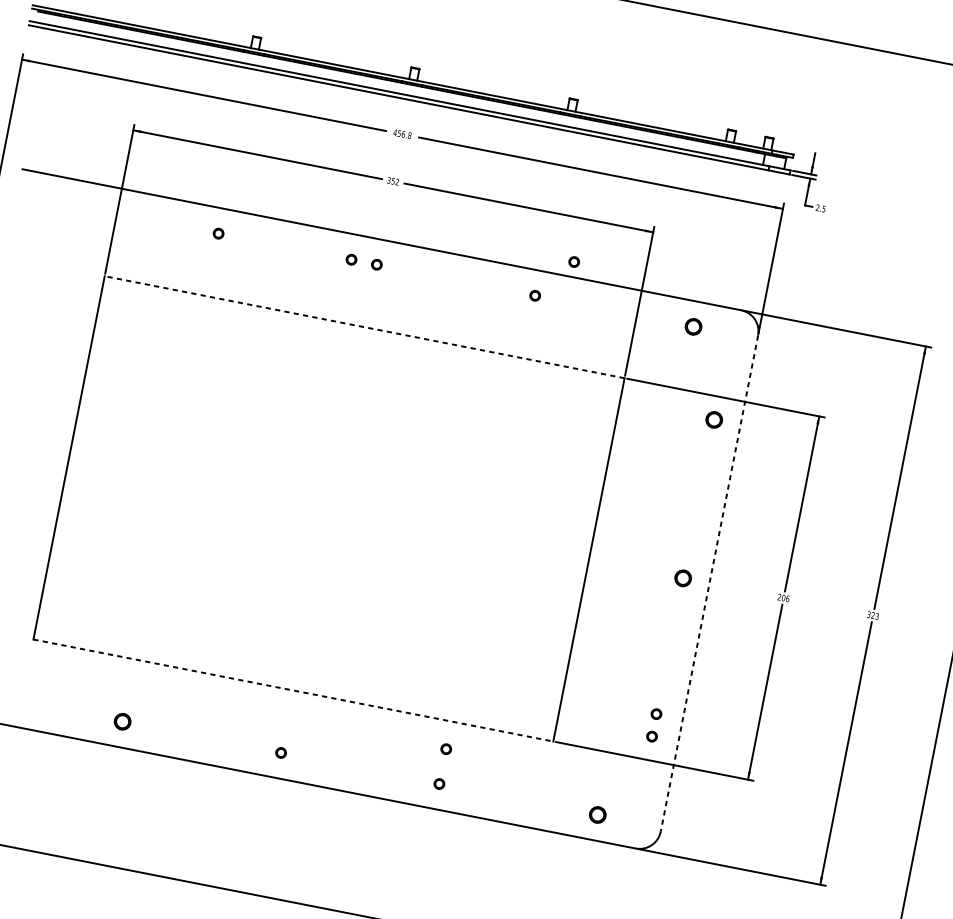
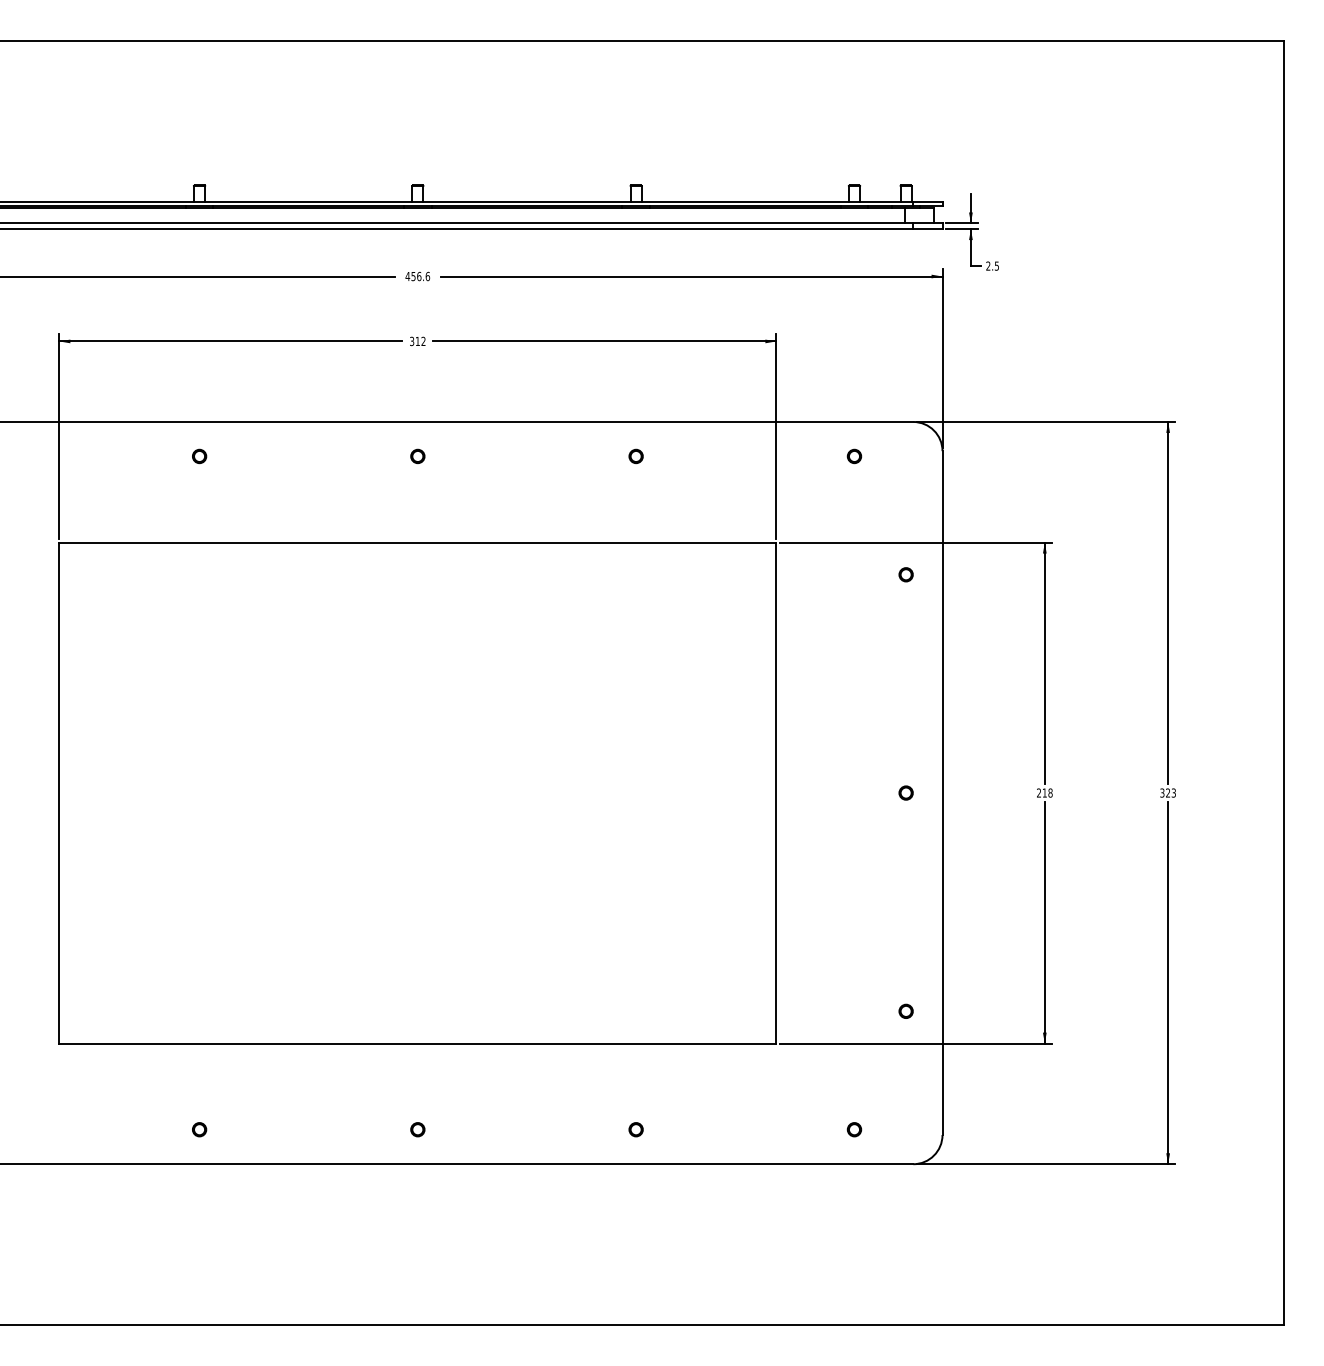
text: (409, 135) -> (427, 276), 456.8 -> 456.6
text: (393, 181) -> (417, 341), 352 -> 312
part: (351, 259) -> (382, 456), removed
part: (573, 261) -> (678, 401), removed
part: (693, 326) -> (854, 456), size x0.62
line: (364, 327) -> (417, 542), dashed -> solid
circle: (713, 419) -> (905, 574), size x0.62
circle: (682, 577) -> (905, 792), size x0.62
line: (709, 583) -> (942, 793), dashed -> solid
text: (785, 598) -> (1047, 792), 206 -> 218
line: (293, 690) -> (418, 1043), dashed -> solid
circle: (656, 713) -> (905, 979), removed
circle: (122, 721) -> (199, 1129), size x0.62
circle: (445, 748) -> (635, 1081), removed
part: (597, 814) -> (854, 1129), size x0.62

